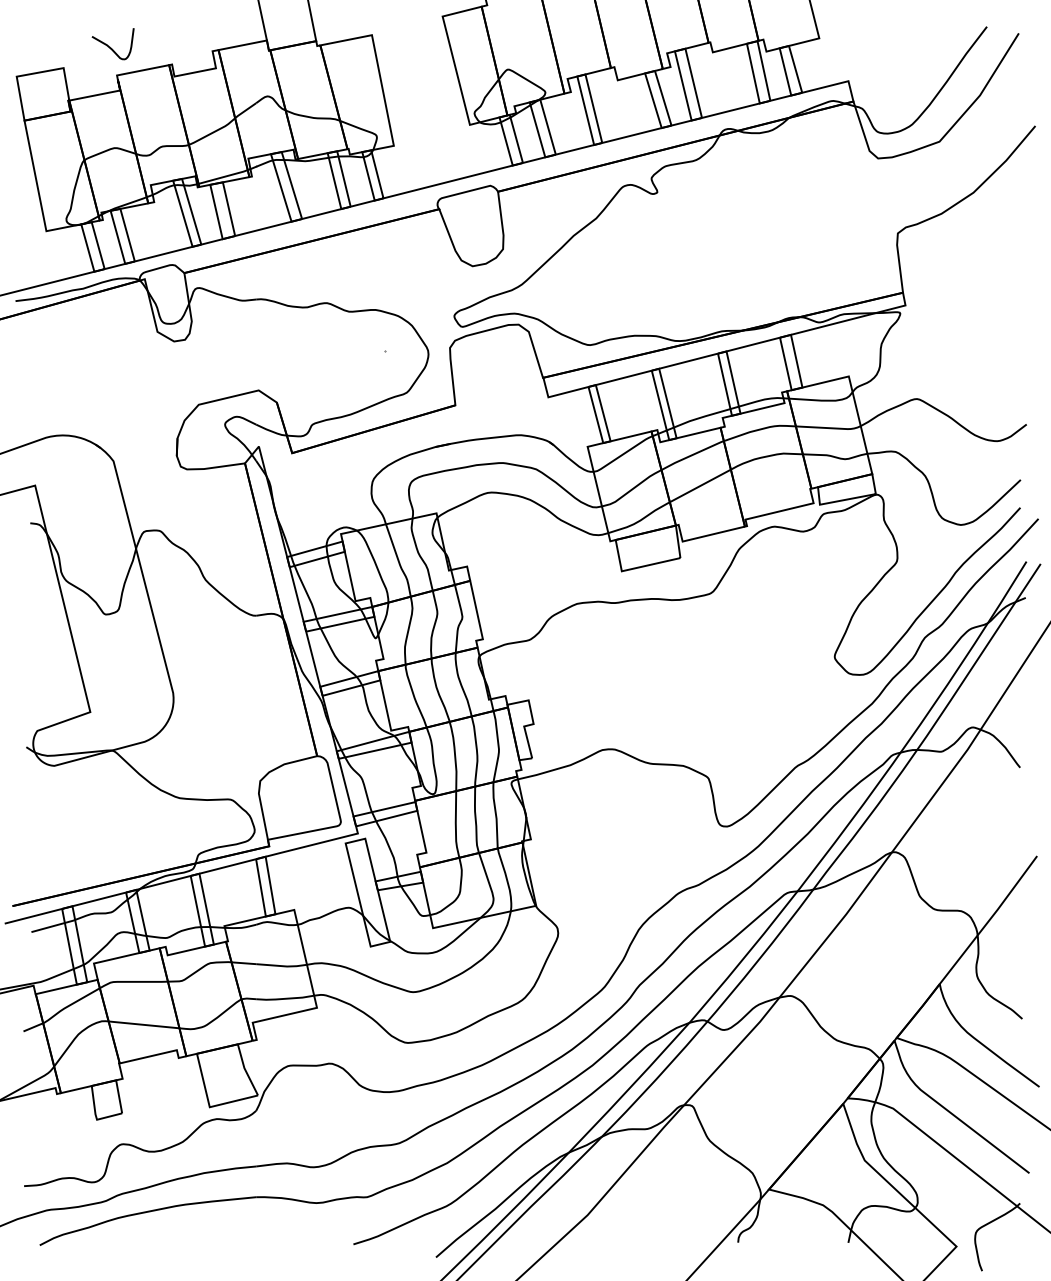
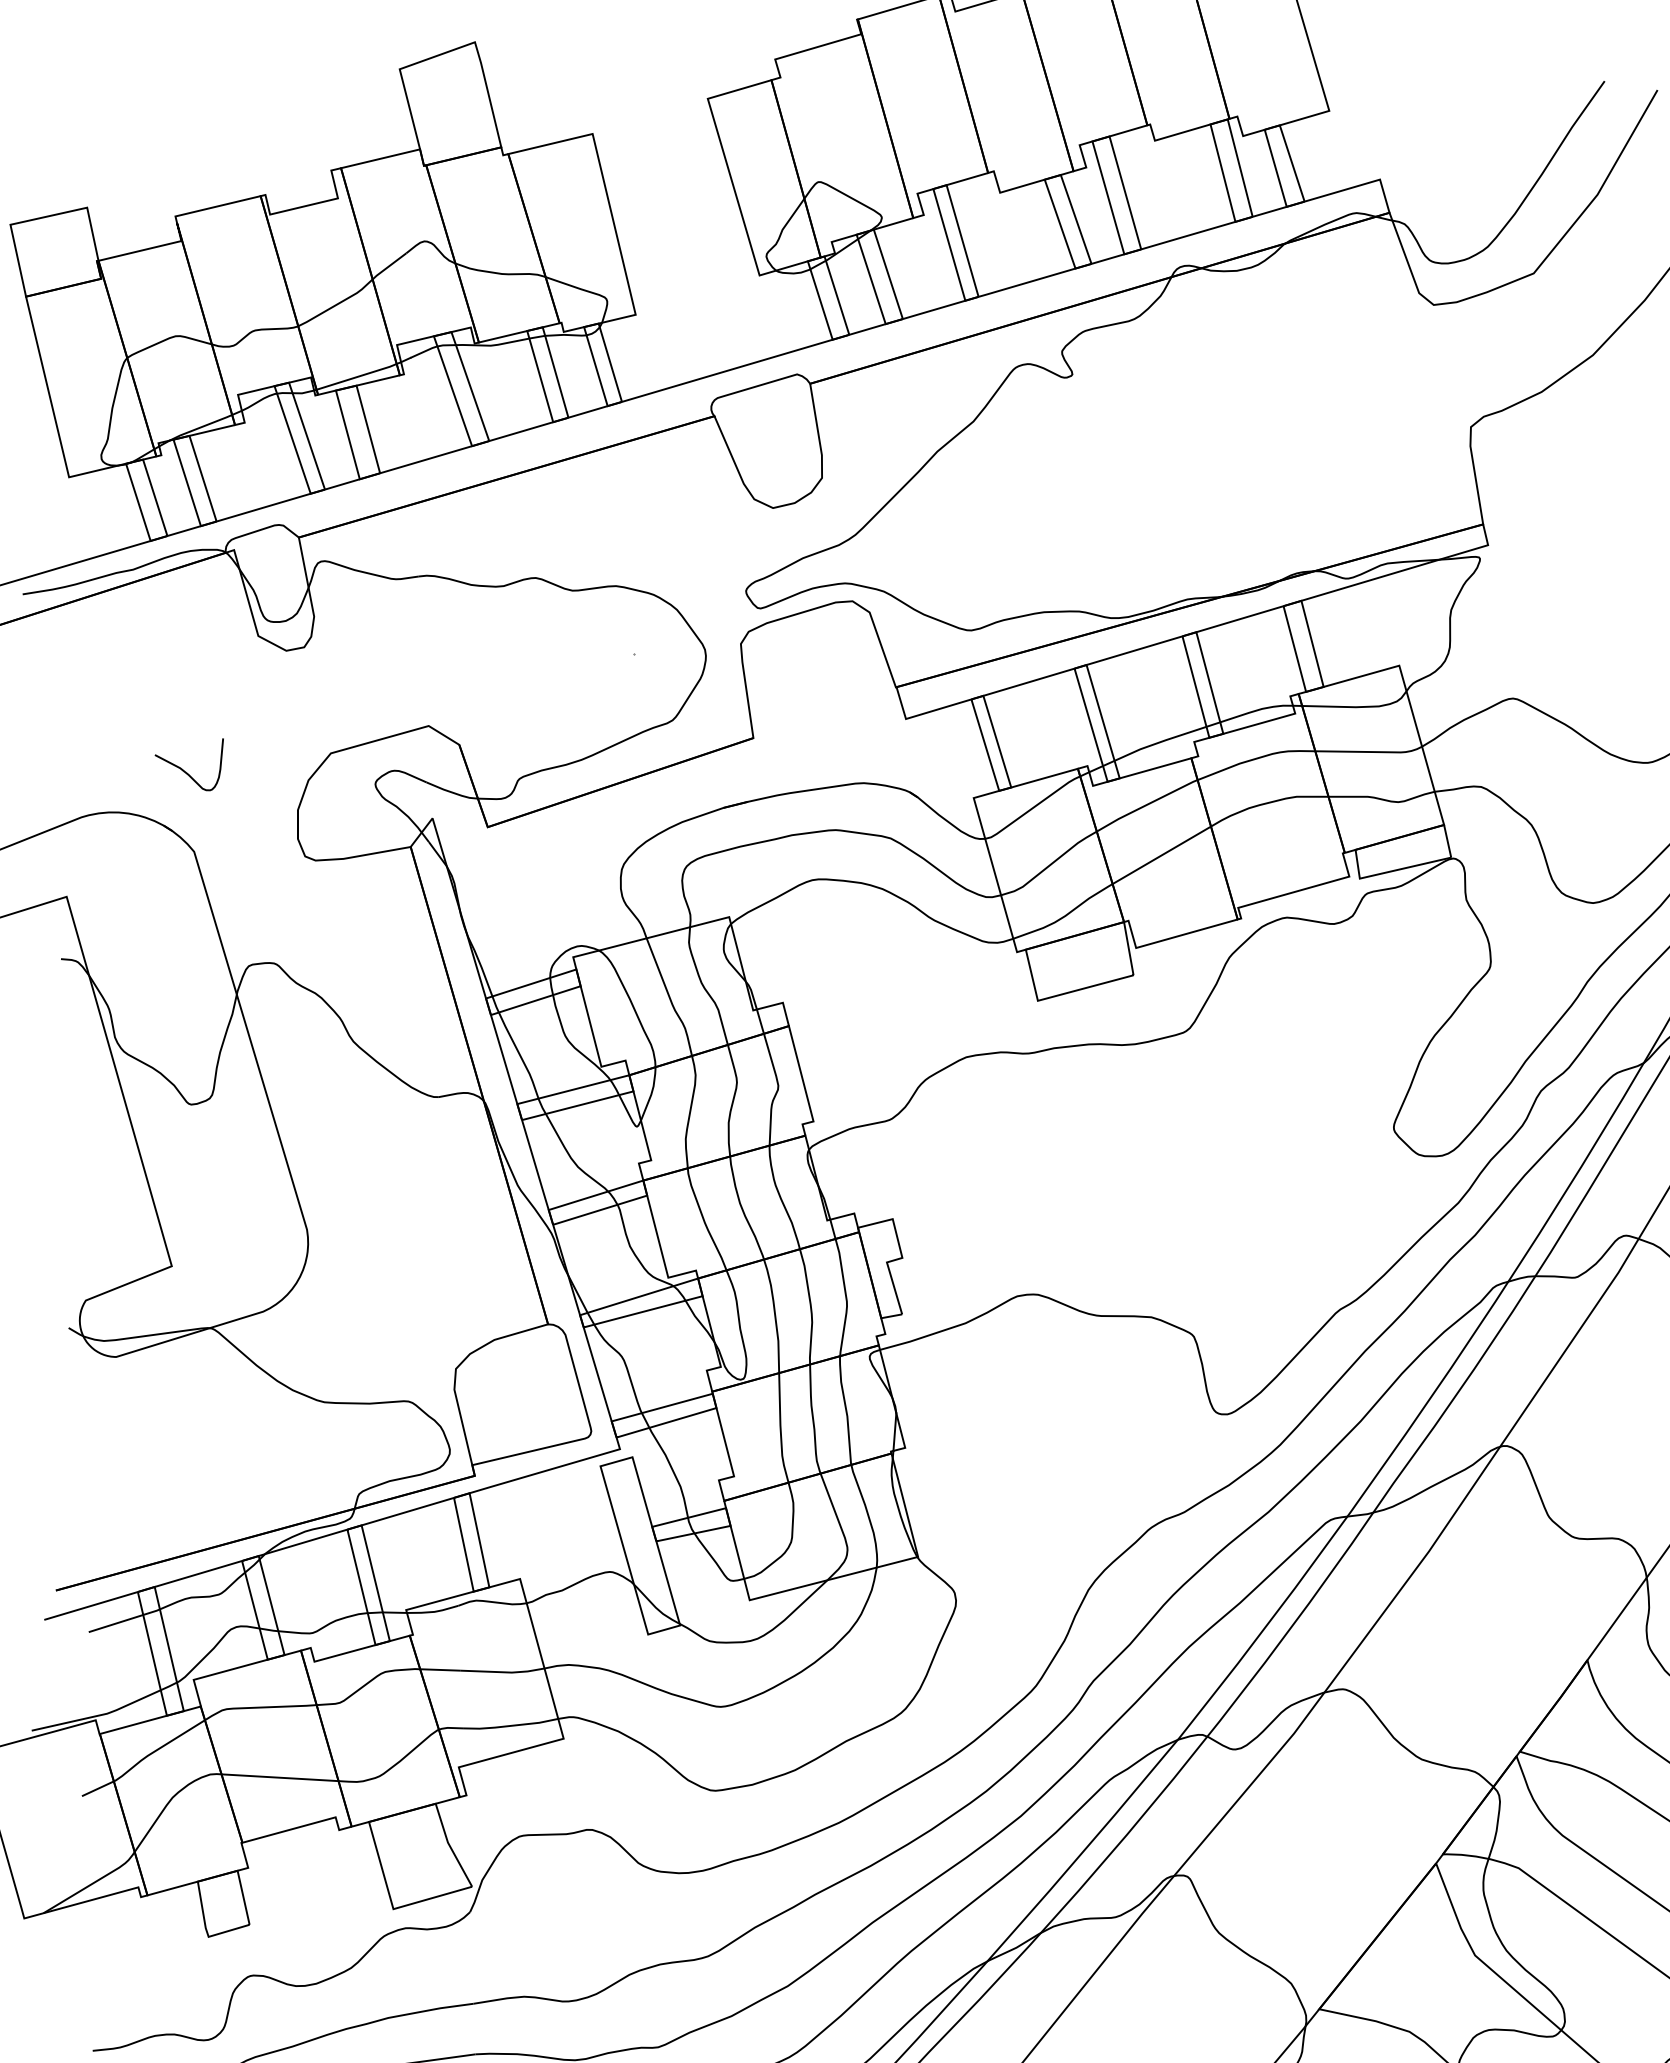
curve: (110, 46) -> (185, 770), moved

